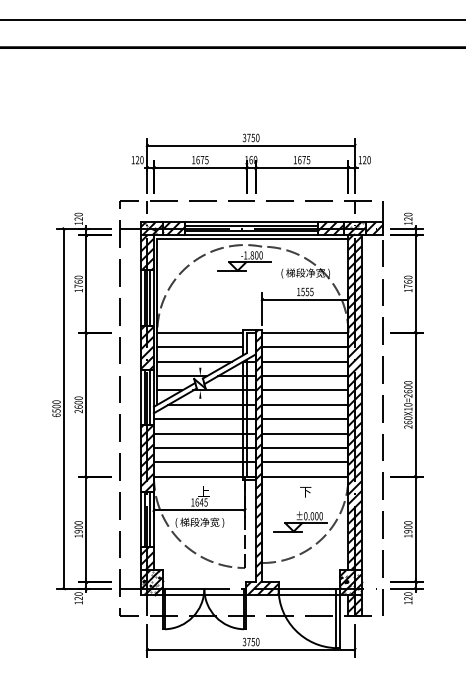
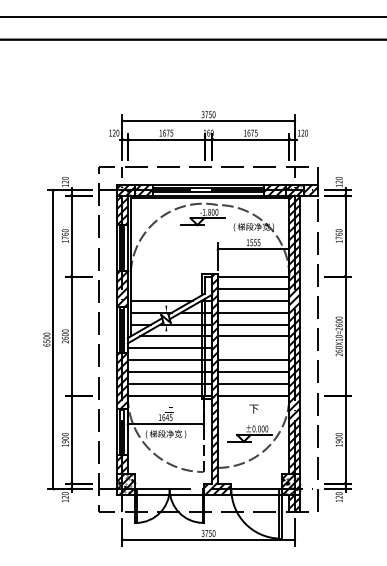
line: (200, 332) -> (166, 276), removed
line: (200, 347) -> (166, 288), removed
line: (305, 419) -> (253, 348), removed

